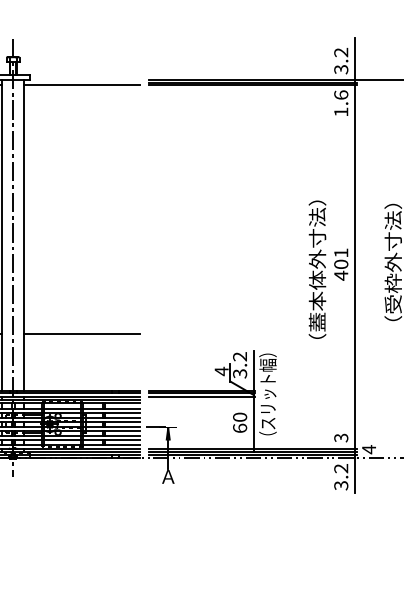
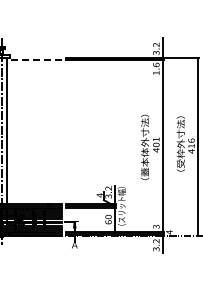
line: (80, 85) -> (33, 60), solid -> dashed
line: (80, 333) -> (33, 177), removed

